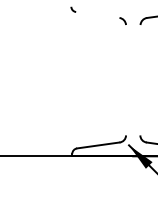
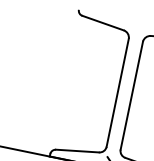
line: (97, 14) -> (102, 22), added
line: (126, 80) -> (118, 93), added
line: (140, 80) -> (131, 95), added

